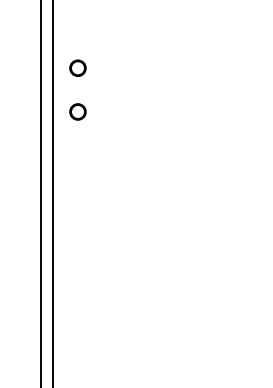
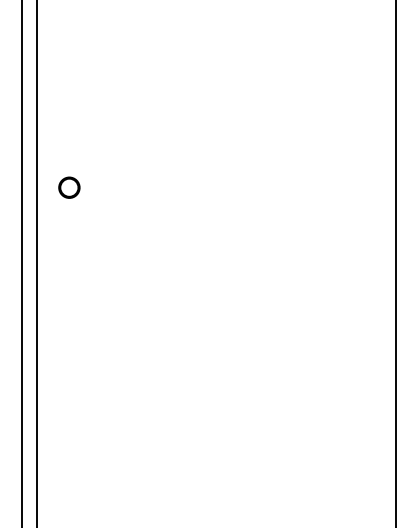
circle: (78, 68) -> (69, 130), removed

